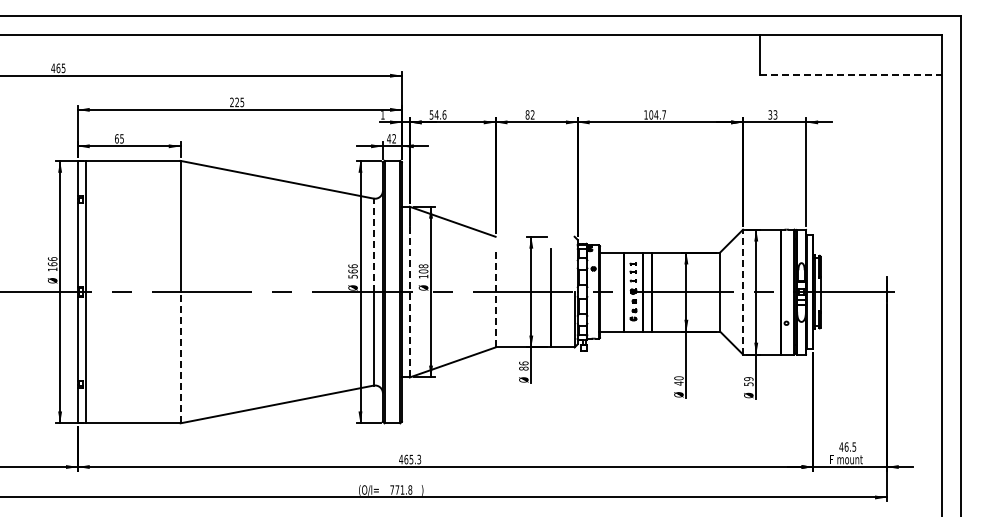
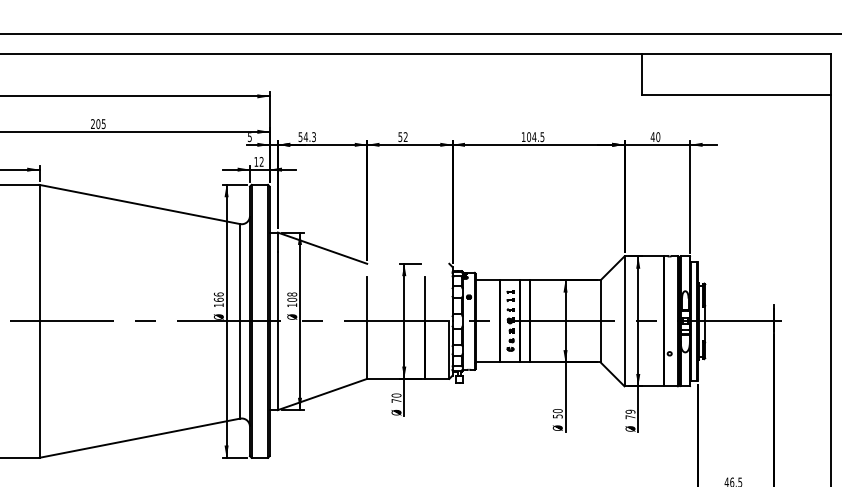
line: (850, 74) -> (736, 95), dashed -> solid
text: (237, 102) -> (98, 124), 225 -> 205
text: (444, 114) -> (313, 136), 54.6 -> 54.3
text: (527, 114) -> (400, 136), 82 -> 52
text: (663, 114) -> (541, 136), 104.7 -> 104.5
text: (772, 114) -> (655, 136), 33 -> 40
text: (382, 115) -> (249, 137), 1 -> 5
text: (389, 138) -> (256, 161), 42 -> 12
line: (373, 245) -> (240, 272), dashed -> solid
text: (352, 276) -> (218, 305), 566 -> 166
line: (743, 291) -> (624, 320), dashed -> solid
line: (495, 297) -> (367, 326), dashed -> solid
line: (409, 301) -> (277, 331), dashed -> solid
line: (180, 357) -> (39, 389), dashed -> solid
text: (523, 365) -> (396, 397), 86 -> 70
text: (678, 383) -> (557, 416), 40 -> 50
text: (748, 384) -> (630, 417), 59 -> 79

